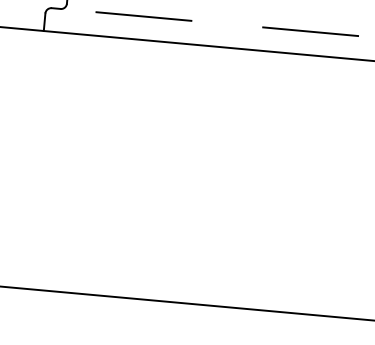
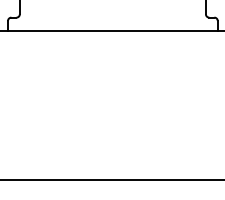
line: (143, 16) -> (64, 17), removed
line: (309, 31) -> (160, 17), removed

